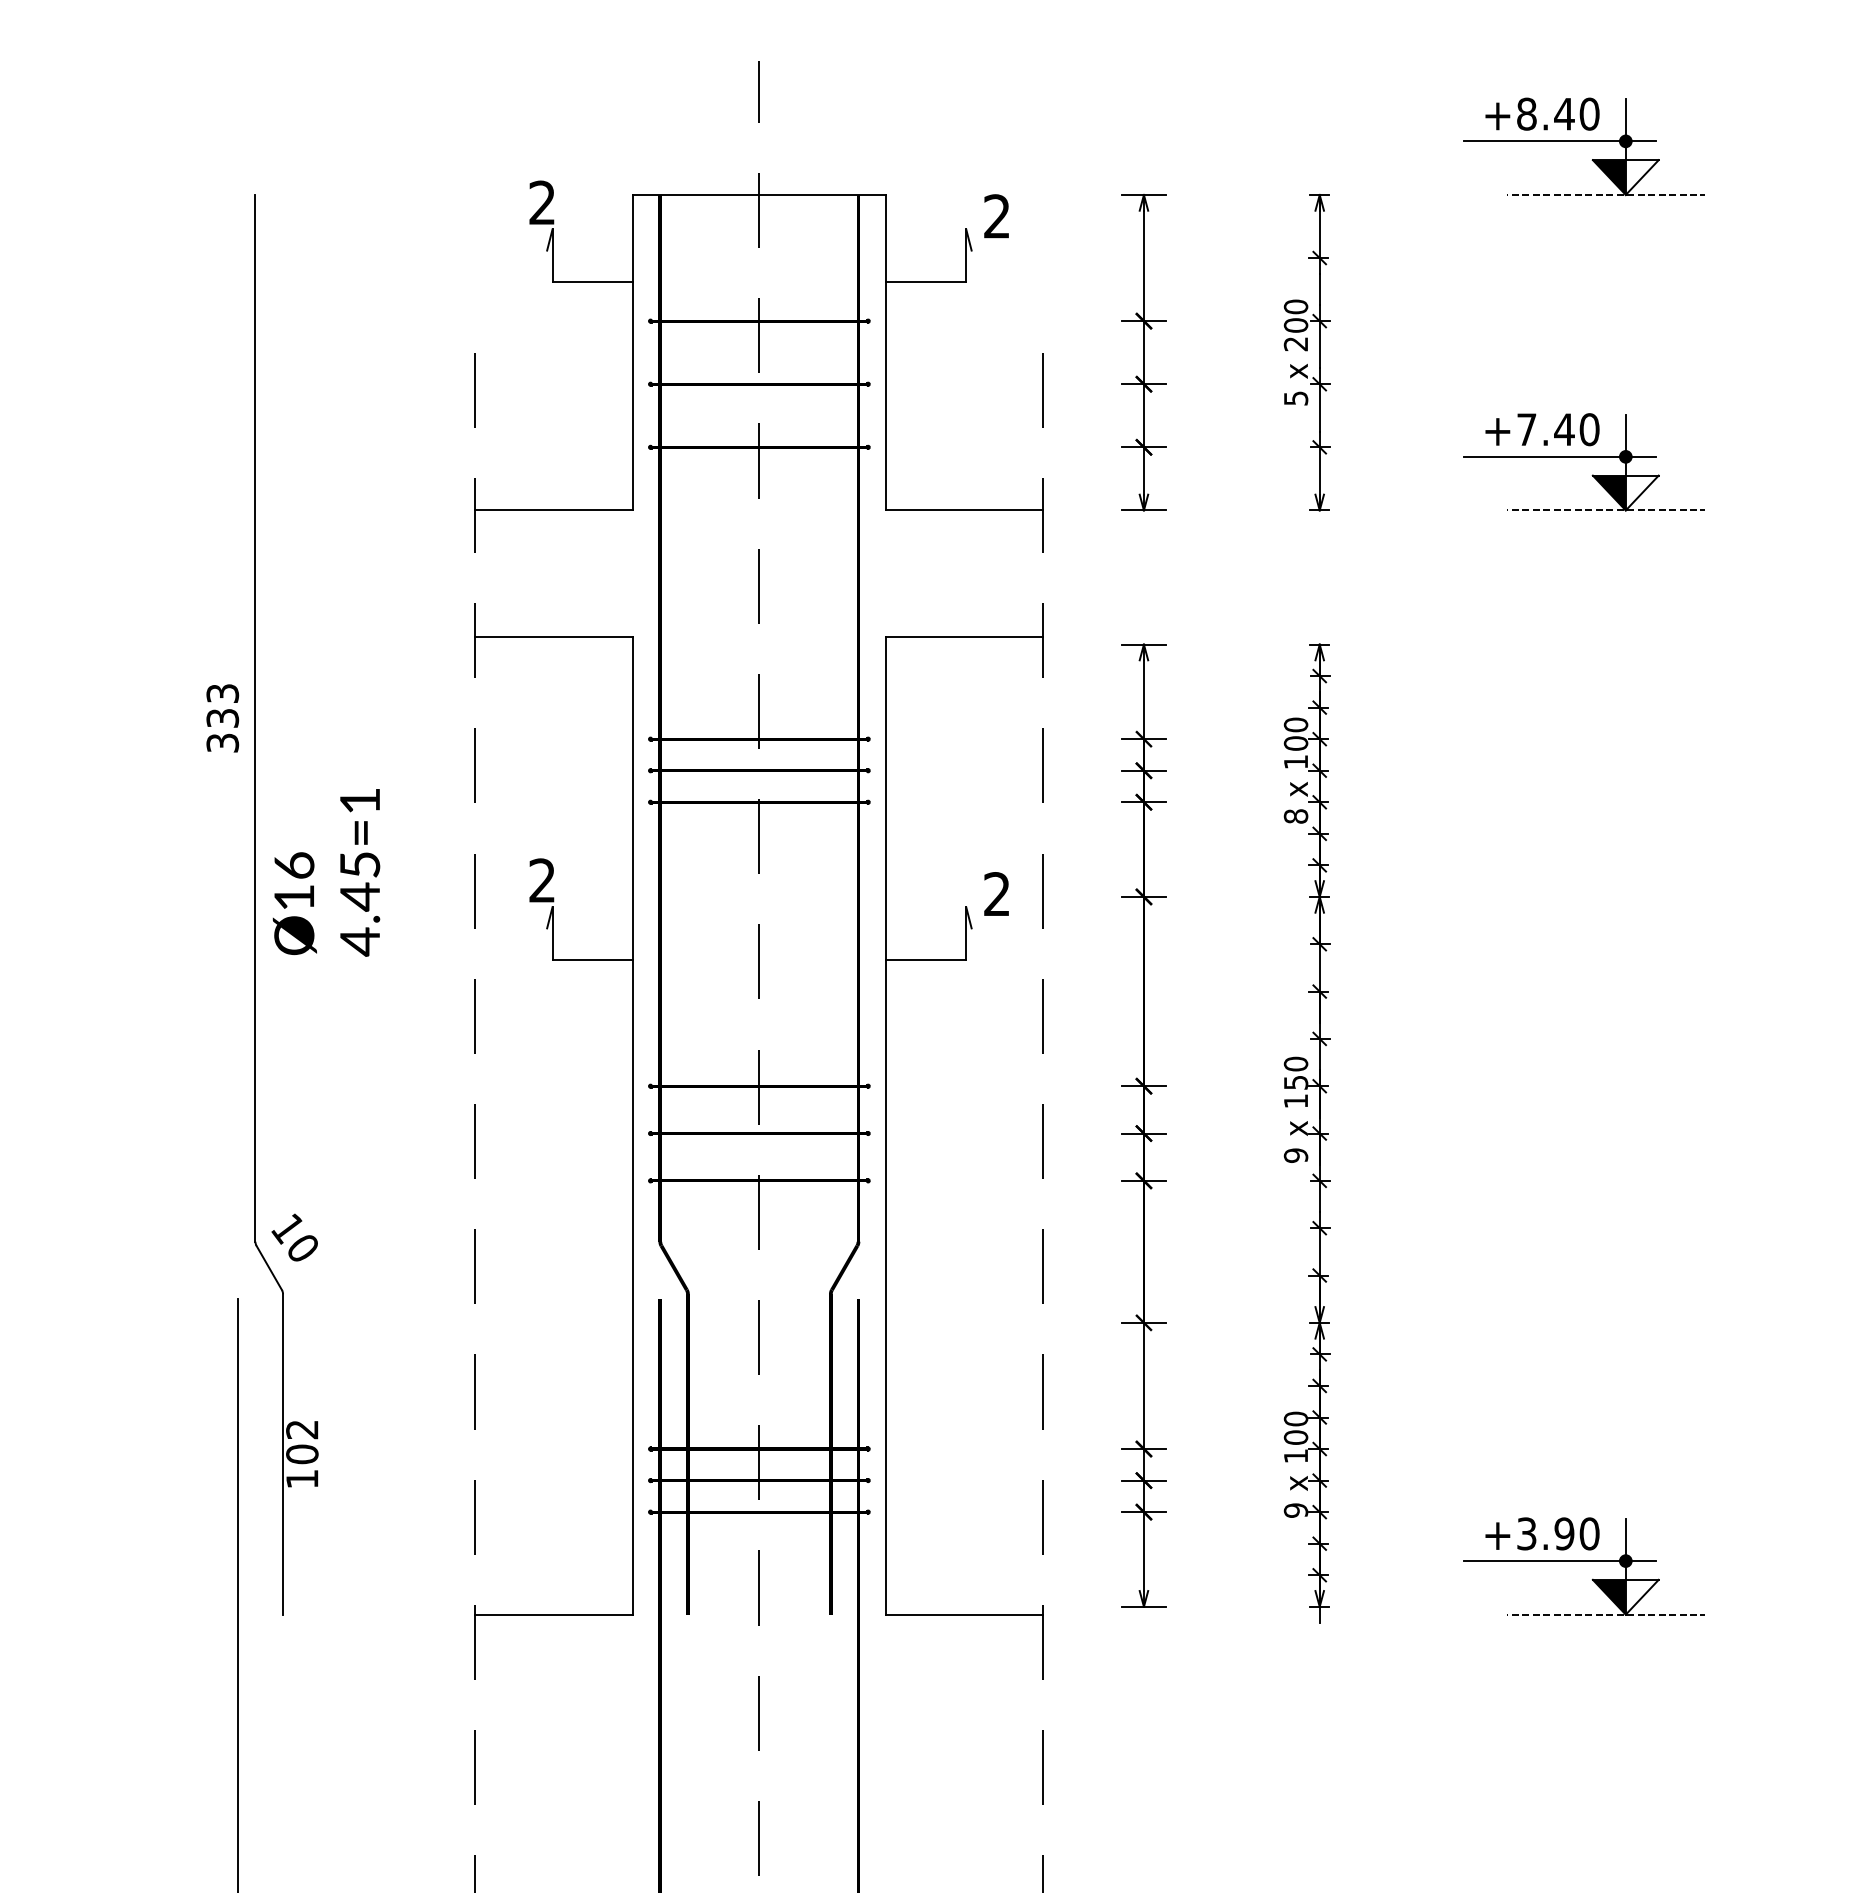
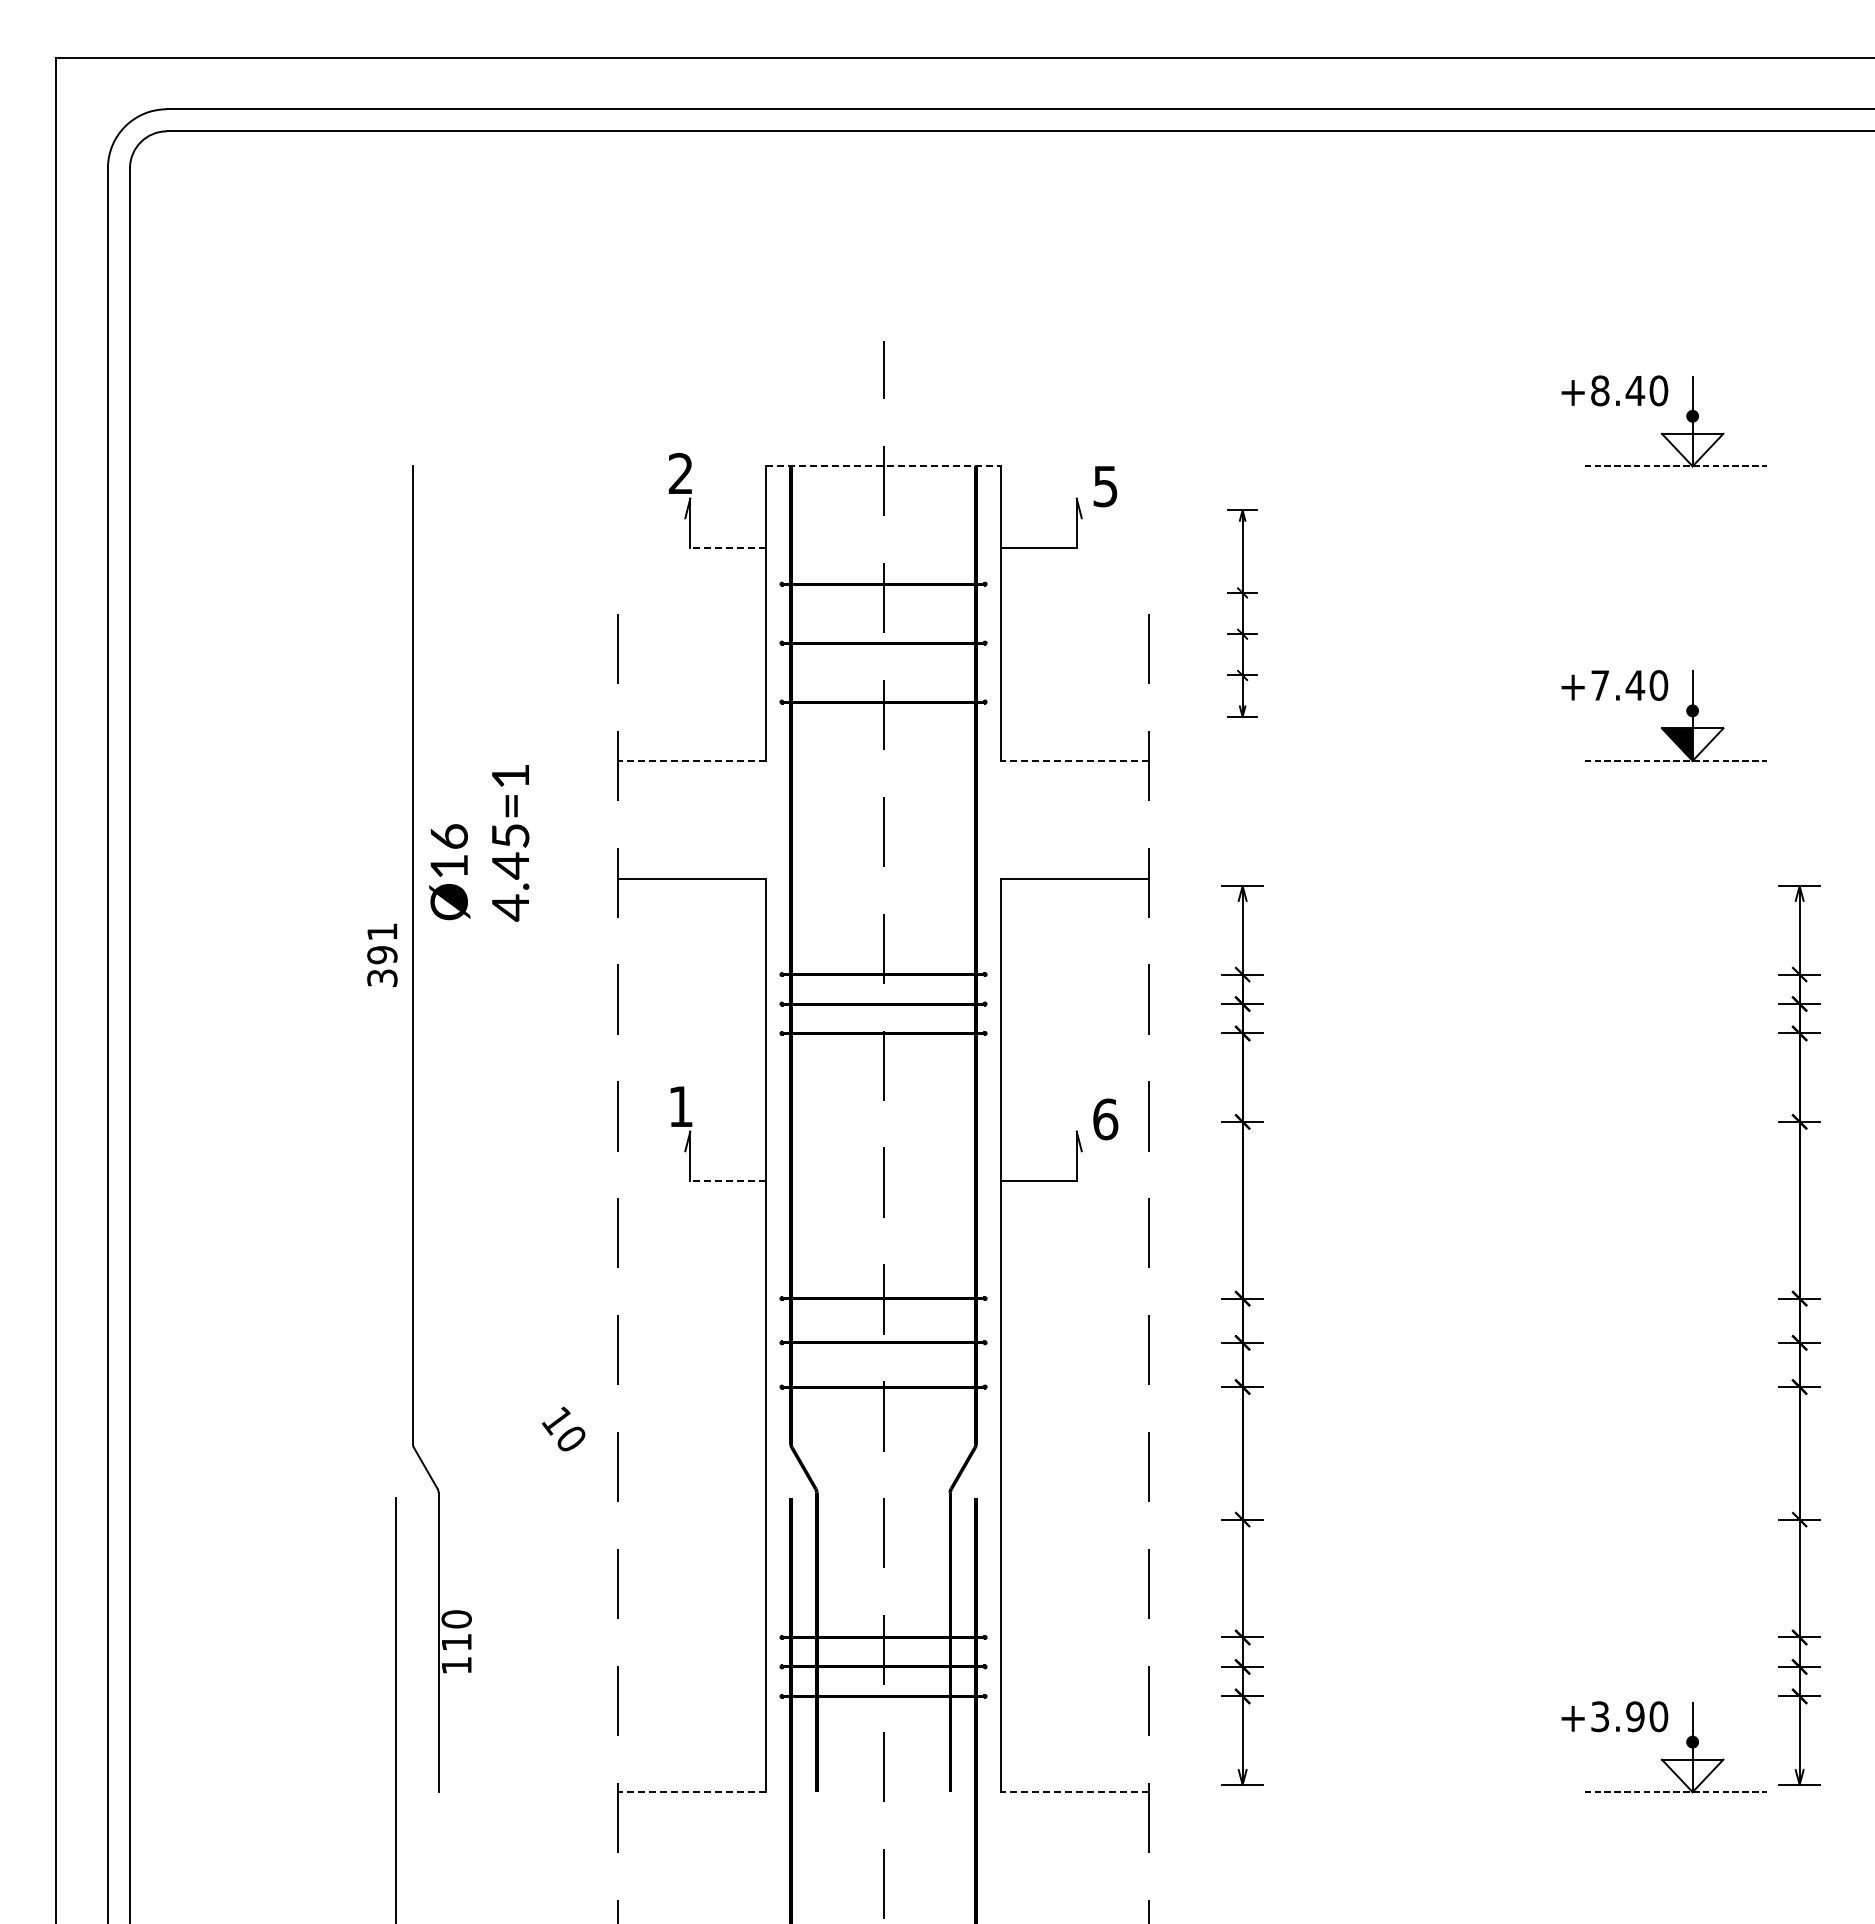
line: (1559, 141) -> (1630, 416), removed
fill: (1608, 176) -> (1676, 449), removed
line: (759, 195) -> (883, 466), solid -> dashed
text: (997, 216) -> (1105, 486), 2 -> 5
line: (593, 281) -> (728, 547), solid -> dashed
part: (1143, 352) -> (1242, 613), size x0.7
part: (1306, 352) -> (1394, 613), removed
line: (1559, 456) -> (1630, 710), removed
line: (554, 509) -> (692, 760), solid -> dashed
line: (964, 509) -> (1075, 760), solid -> dashed
text: (222, 705) -> (382, 943), 333 -> 391
text: (326, 872) -> (479, 843), moved
text: (541, 879) -> (680, 1105), 2 -> 1
text: (997, 894) -> (1105, 1119), 2 -> 6
line: (593, 959) -> (728, 1180), solid -> dashed
part: (1740, 1125) -> (1799, 1335), added
part: (1306, 1133) -> (1394, 1342), removed
text: (294, 1237) -> (563, 1428), moved
text: (302, 1441) -> (456, 1630), 102 -> 110
line: (1559, 1561) -> (1630, 1742), removed
fill: (1608, 1596) -> (1676, 1775), removed
line: (554, 1615) -> (692, 1792), solid -> dashed
line: (964, 1615) -> (1075, 1792), solid -> dashed

